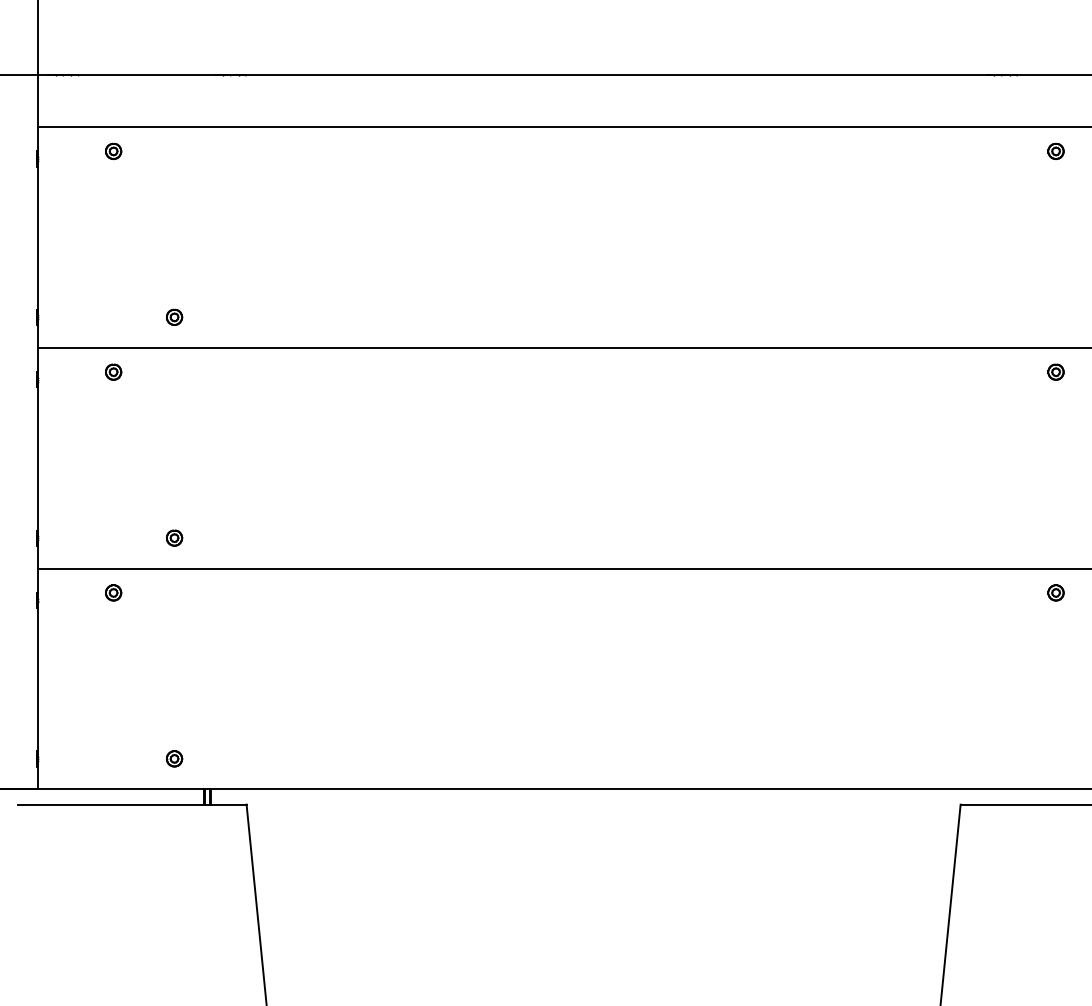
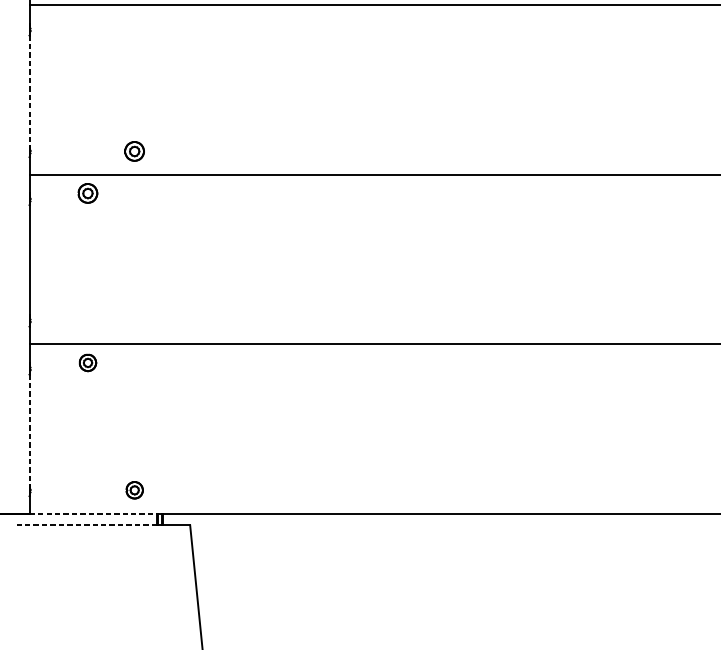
part: (113, 150) -> (87, 23), removed
line: (37, 238) -> (29, 90), solid -> dashed
part: (174, 316) -> (134, 150), size x1.6
part: (113, 371) -> (87, 192), size x1.6
part: (174, 537) -> (134, 320), removed
part: (113, 592) -> (87, 362), size x1.4
line: (37, 679) -> (29, 429), solid -> dashed
part: (174, 758) -> (134, 490), size x1.4
line: (120, 789) -> (93, 513), solid -> dashed
line: (110, 804) -> (85, 525), solid -> dashed

